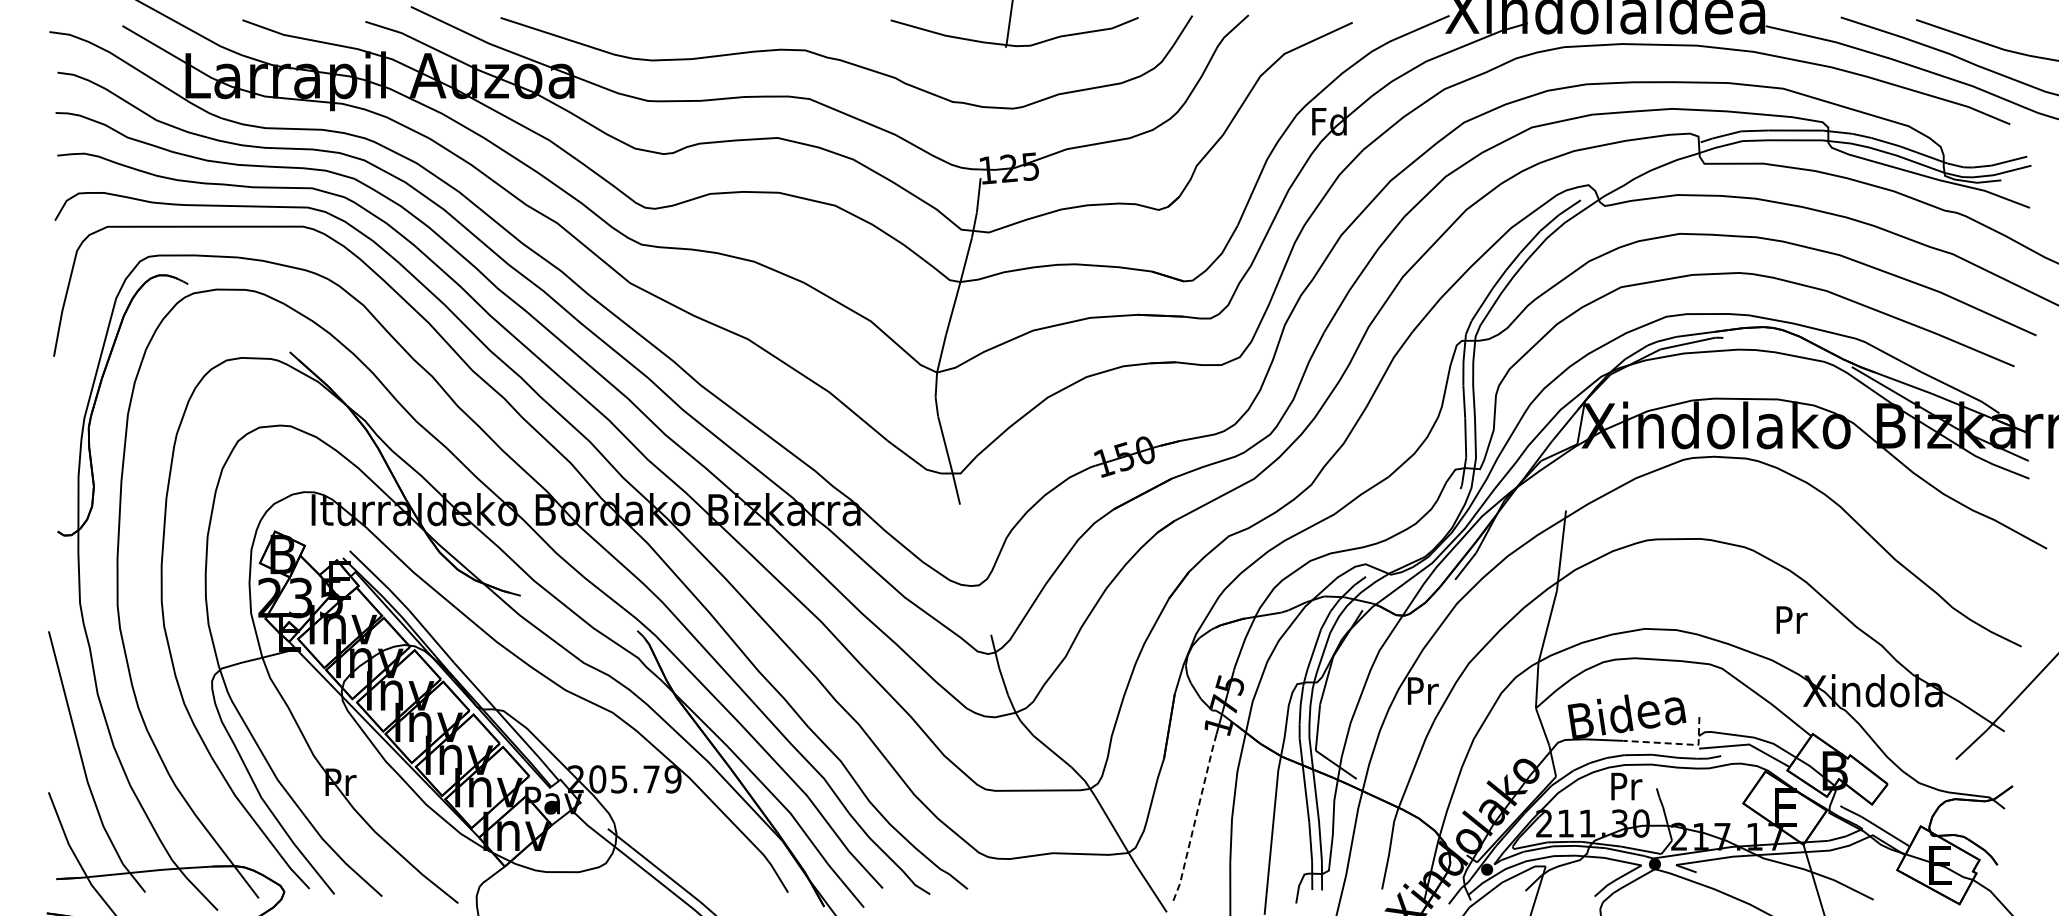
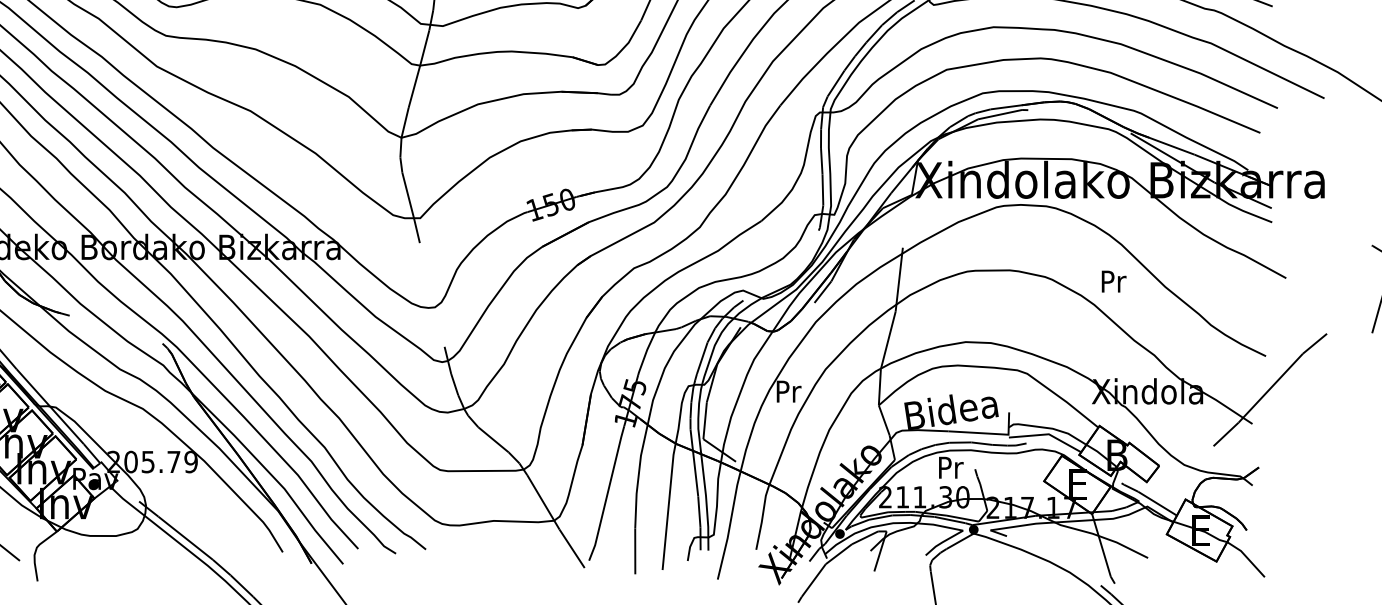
text: (1791, 619) -> (1113, 281), moved
line: (1675, 743) -> (990, 433), dashed -> solid
line: (1195, 819) -> (607, 494), dashed -> solid

